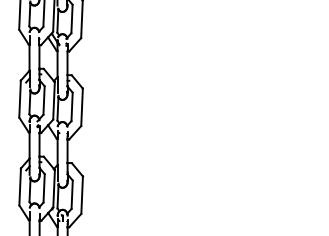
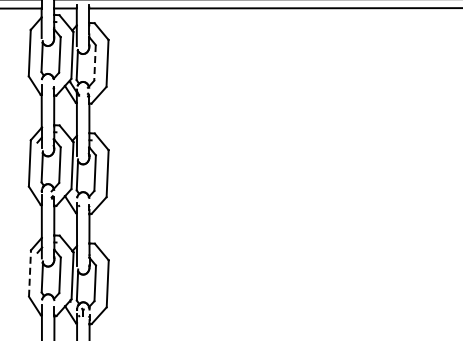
line: (72, 18) -> (95, 62), solid -> dashed
line: (20, 186) -> (30, 273), solid -> dashed

